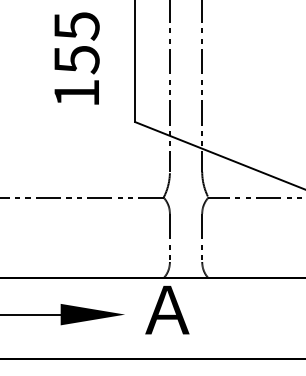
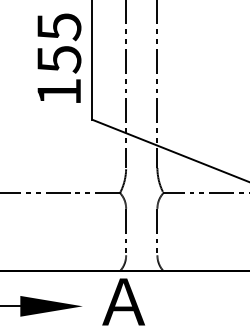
text: (76, 58) -> (58, 58), moved

